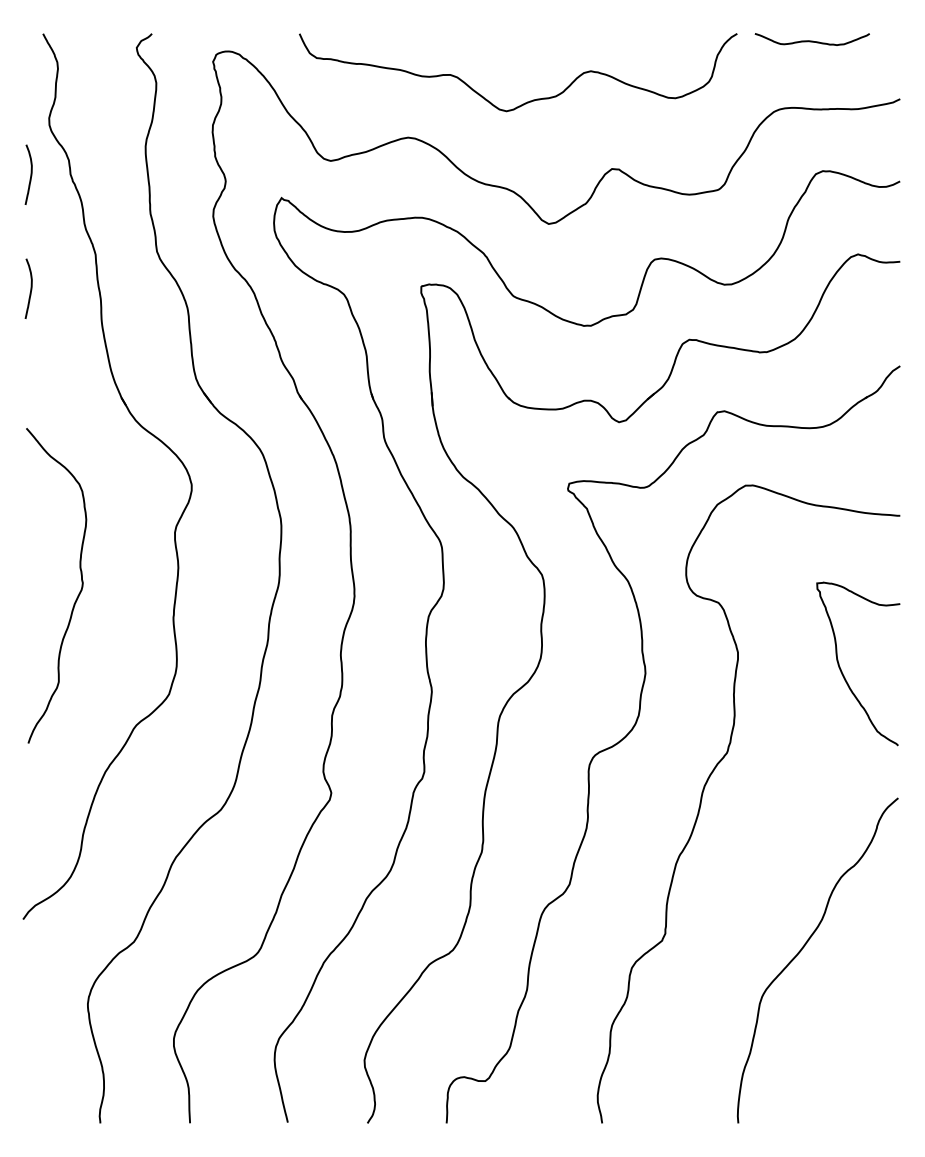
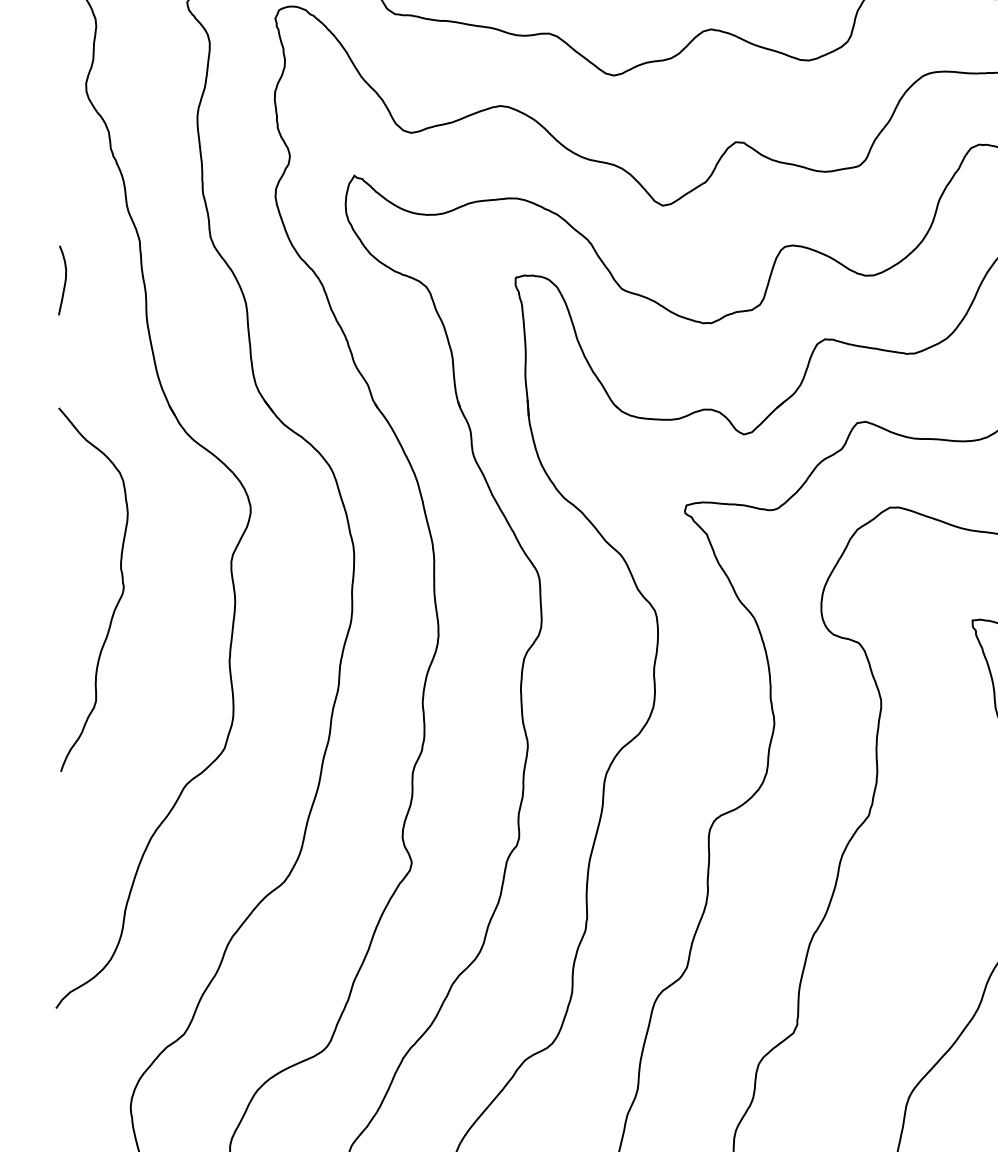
curve: (30, 174) -> (64, 148), removed
curve: (77, 595) -> (117, 600), moved

